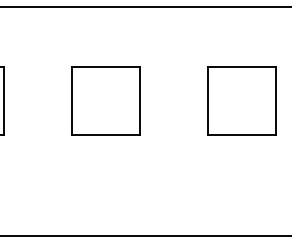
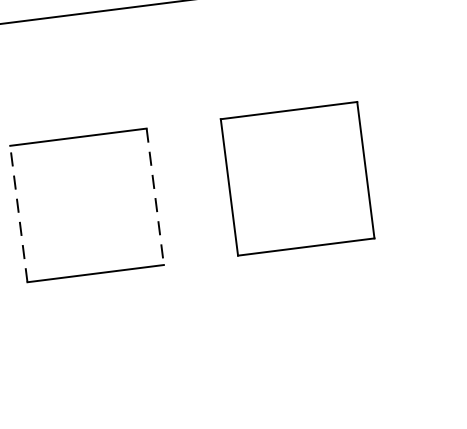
line: (72, 100) -> (19, 213), solid -> dashed
line: (140, 100) -> (156, 195), solid -> dashed
part: (241, 100) -> (296, 178), moved

